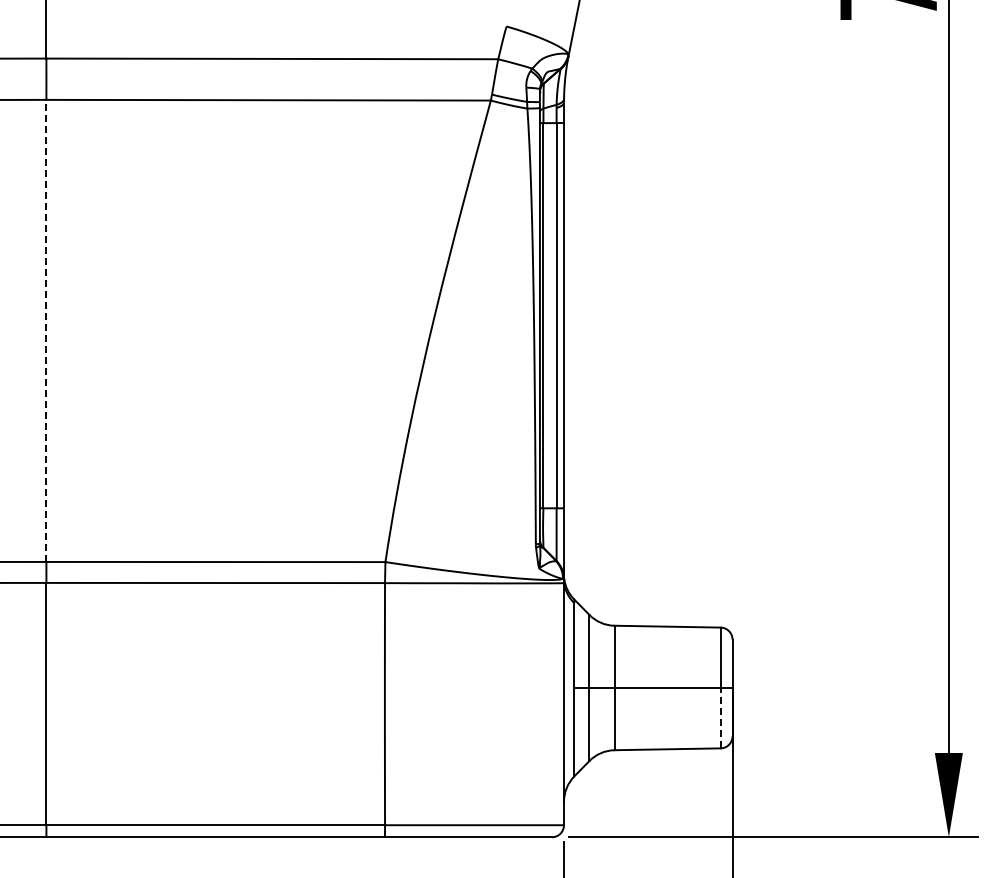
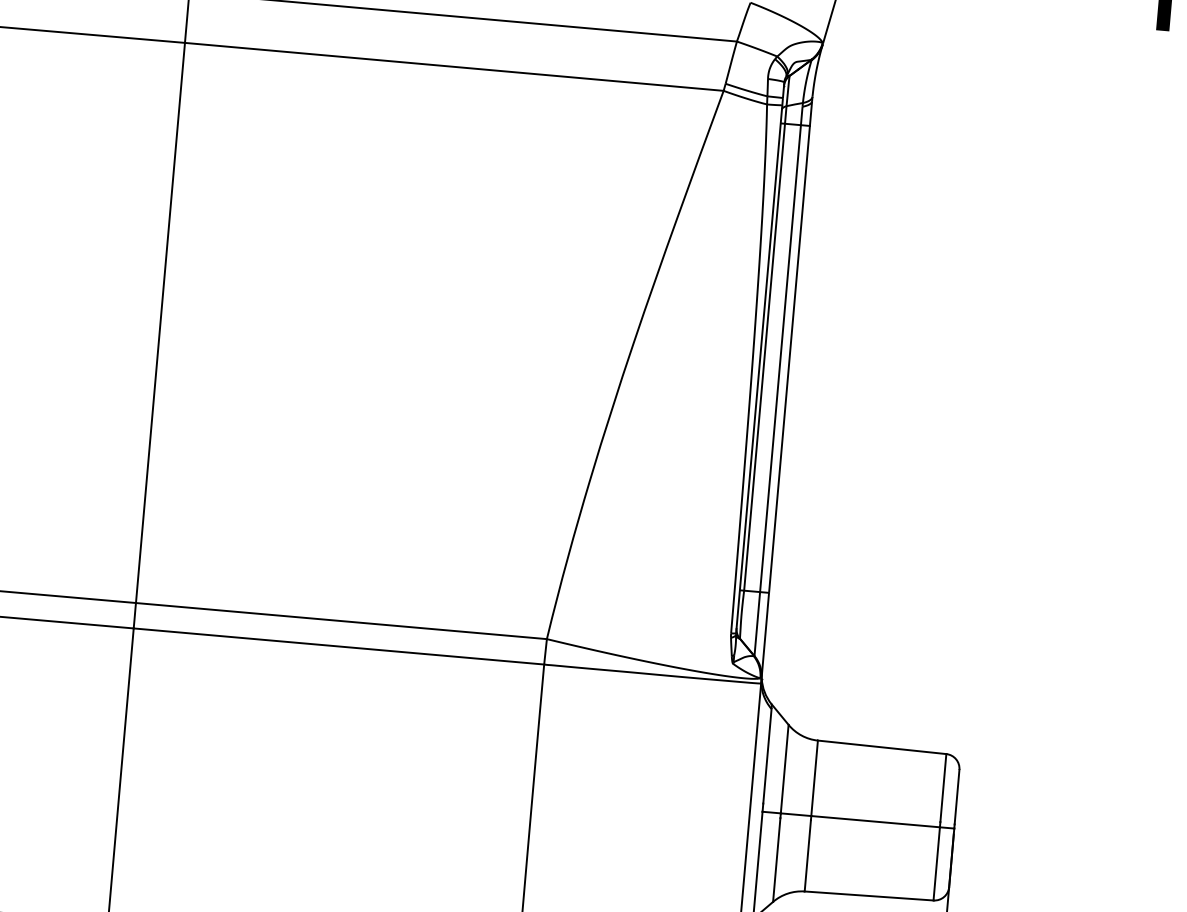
line: (46, 330) -> (160, 322), dashed -> solid
line: (720, 717) -> (936, 863), dashed -> solid

